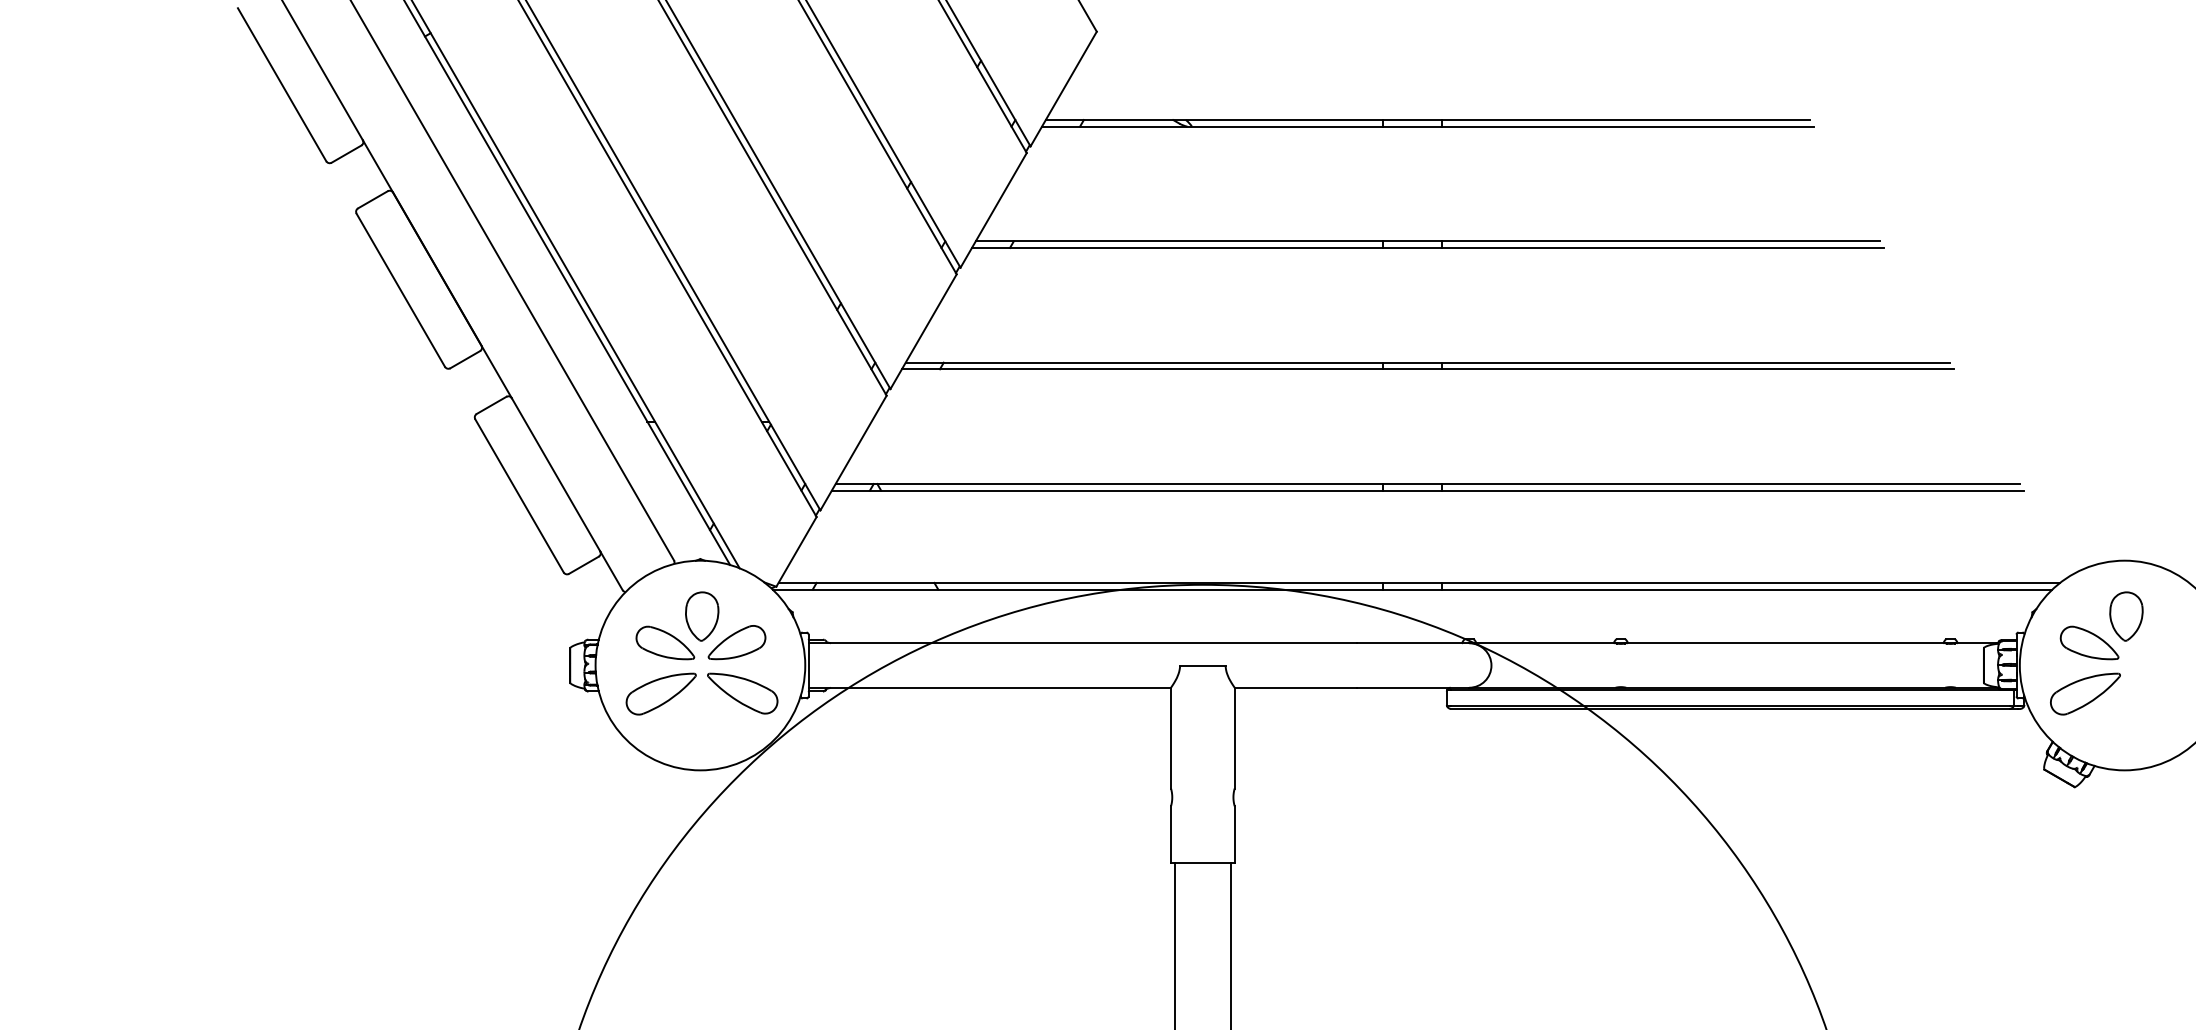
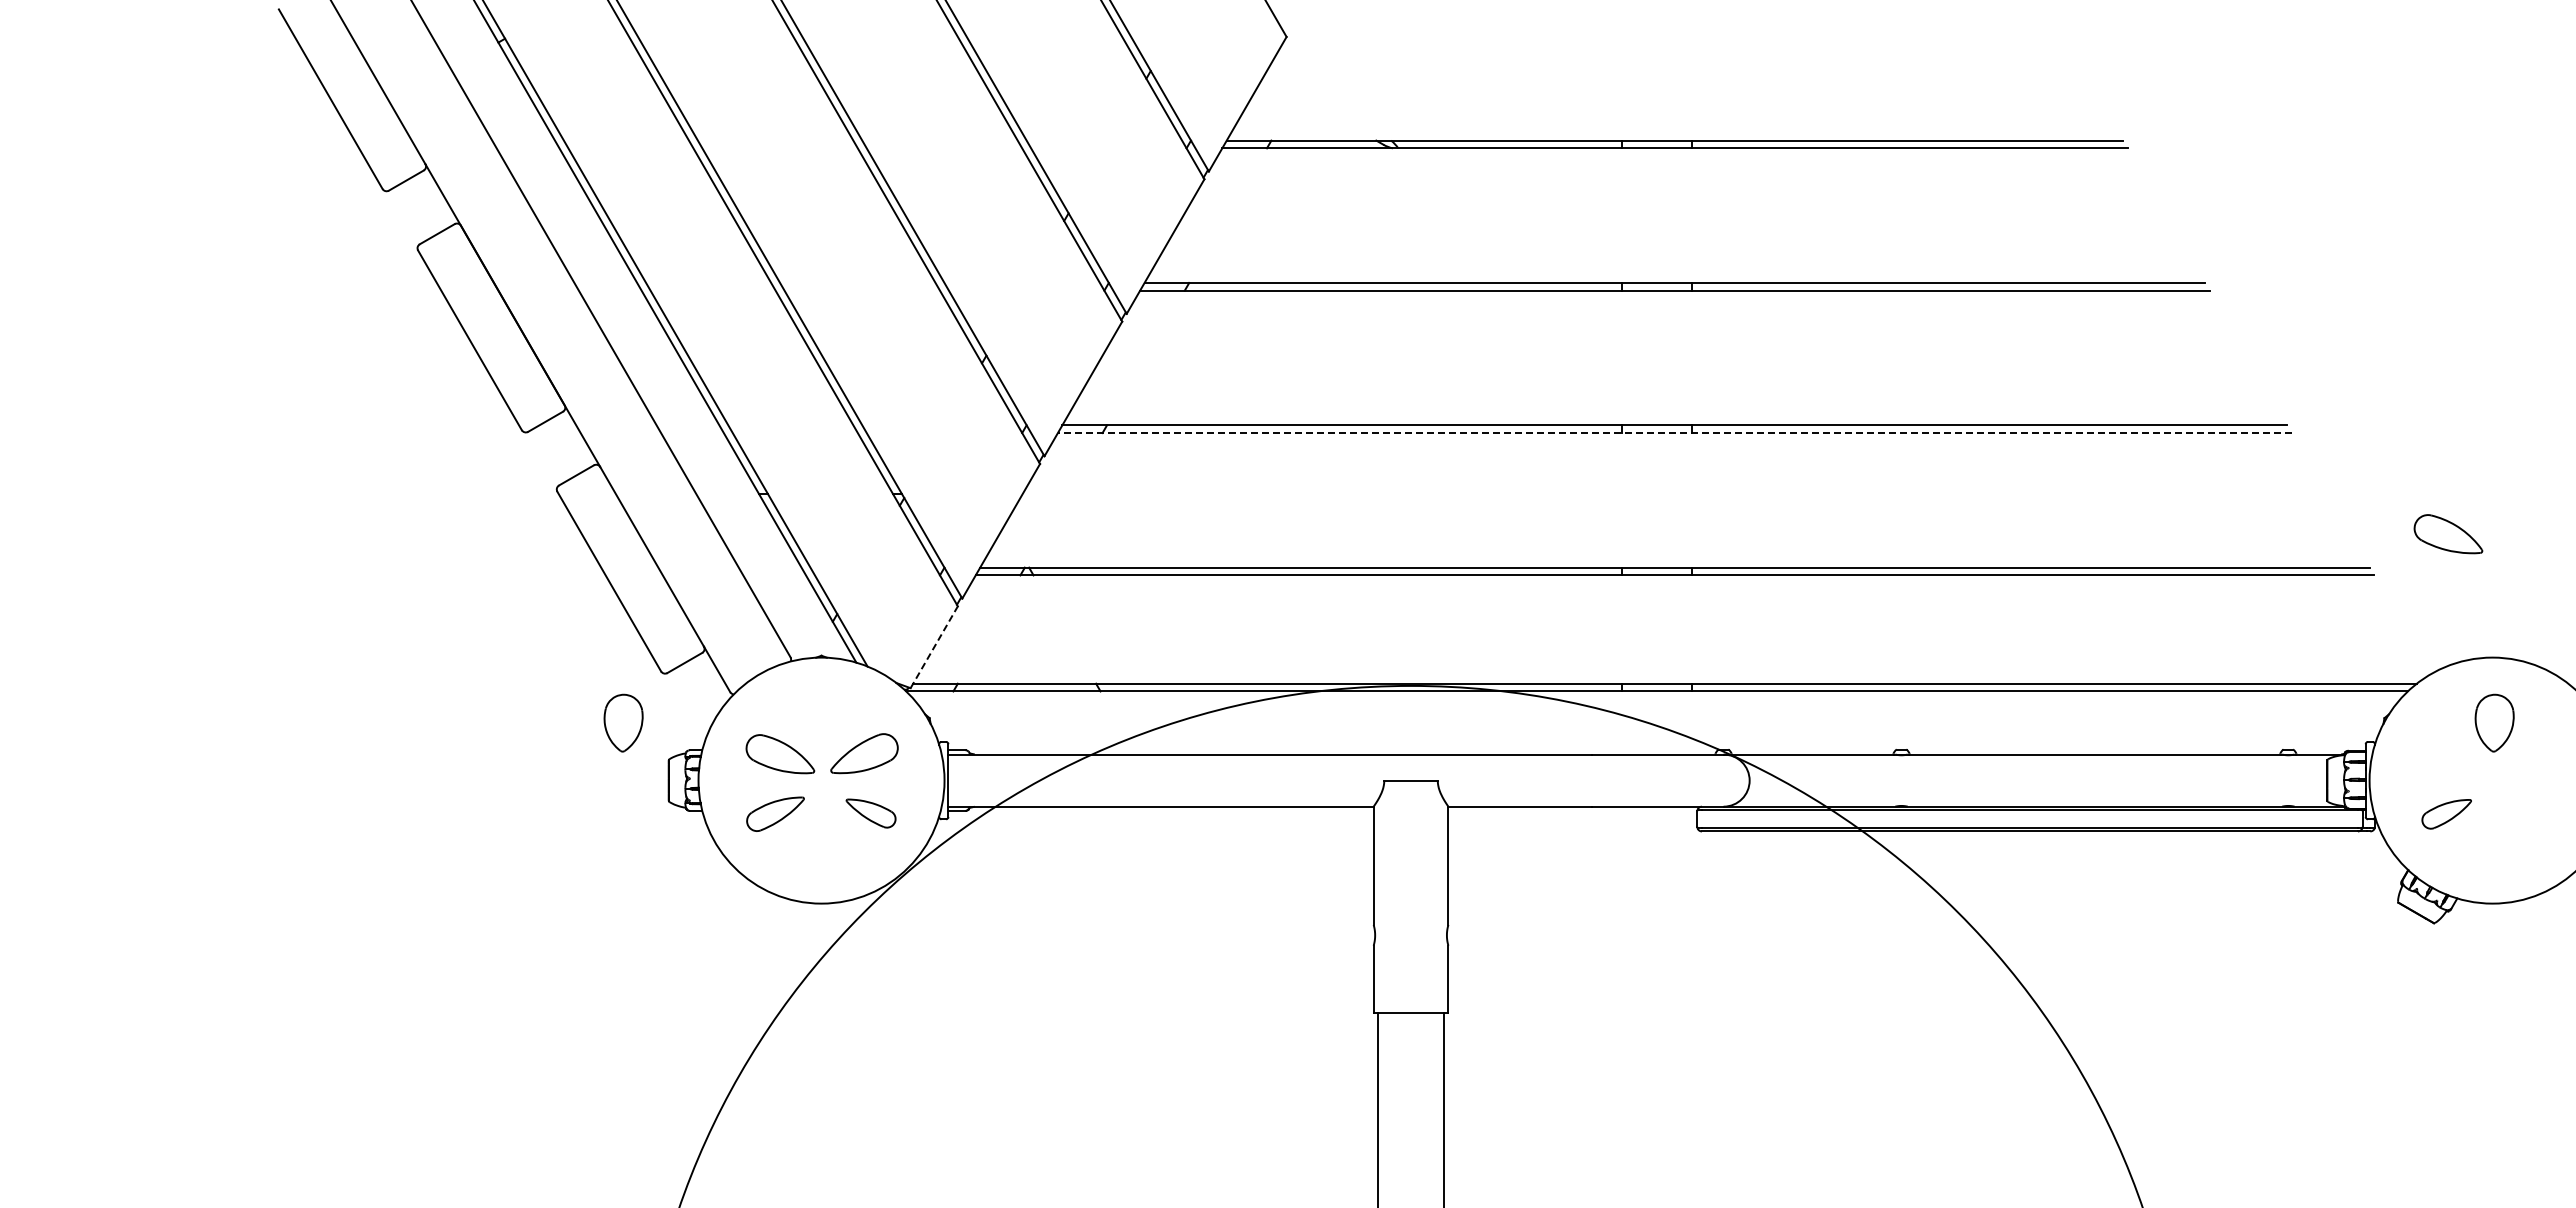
line: (1427, 369) -> (1674, 433), solid -> dashed
line: (796, 551) -> (934, 646), solid -> dashed
part: (702, 615) -> (623, 722), moved
part: (2089, 643) -> (2448, 534), moved
part: (742, 693) -> (870, 813), size x0.6
part: (661, 694) -> (775, 814), size x0.7
part: (2085, 694) -> (2446, 814), size x0.6

